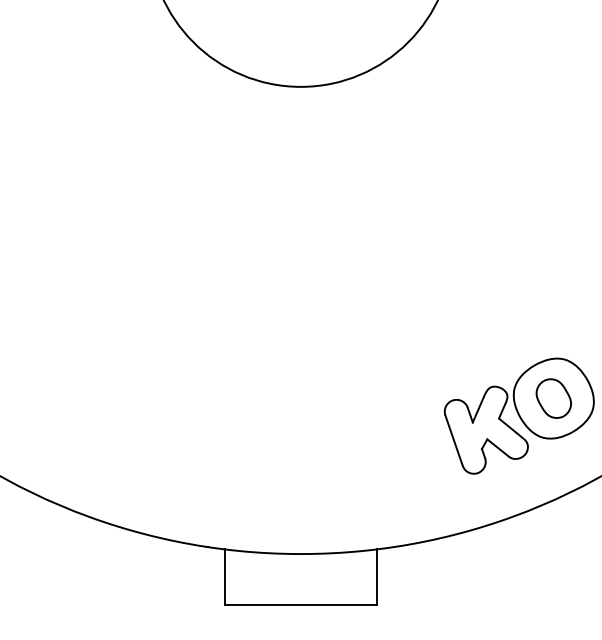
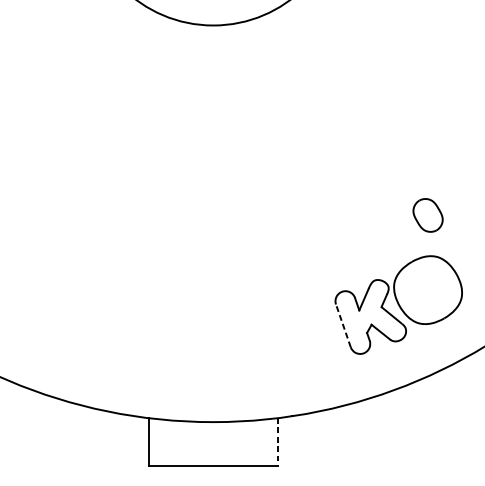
part: (553, 398) -> (427, 215), moved
line: (454, 440) -> (343, 325), solid -> dashed
line: (376, 577) -> (277, 442), solid -> dashed

